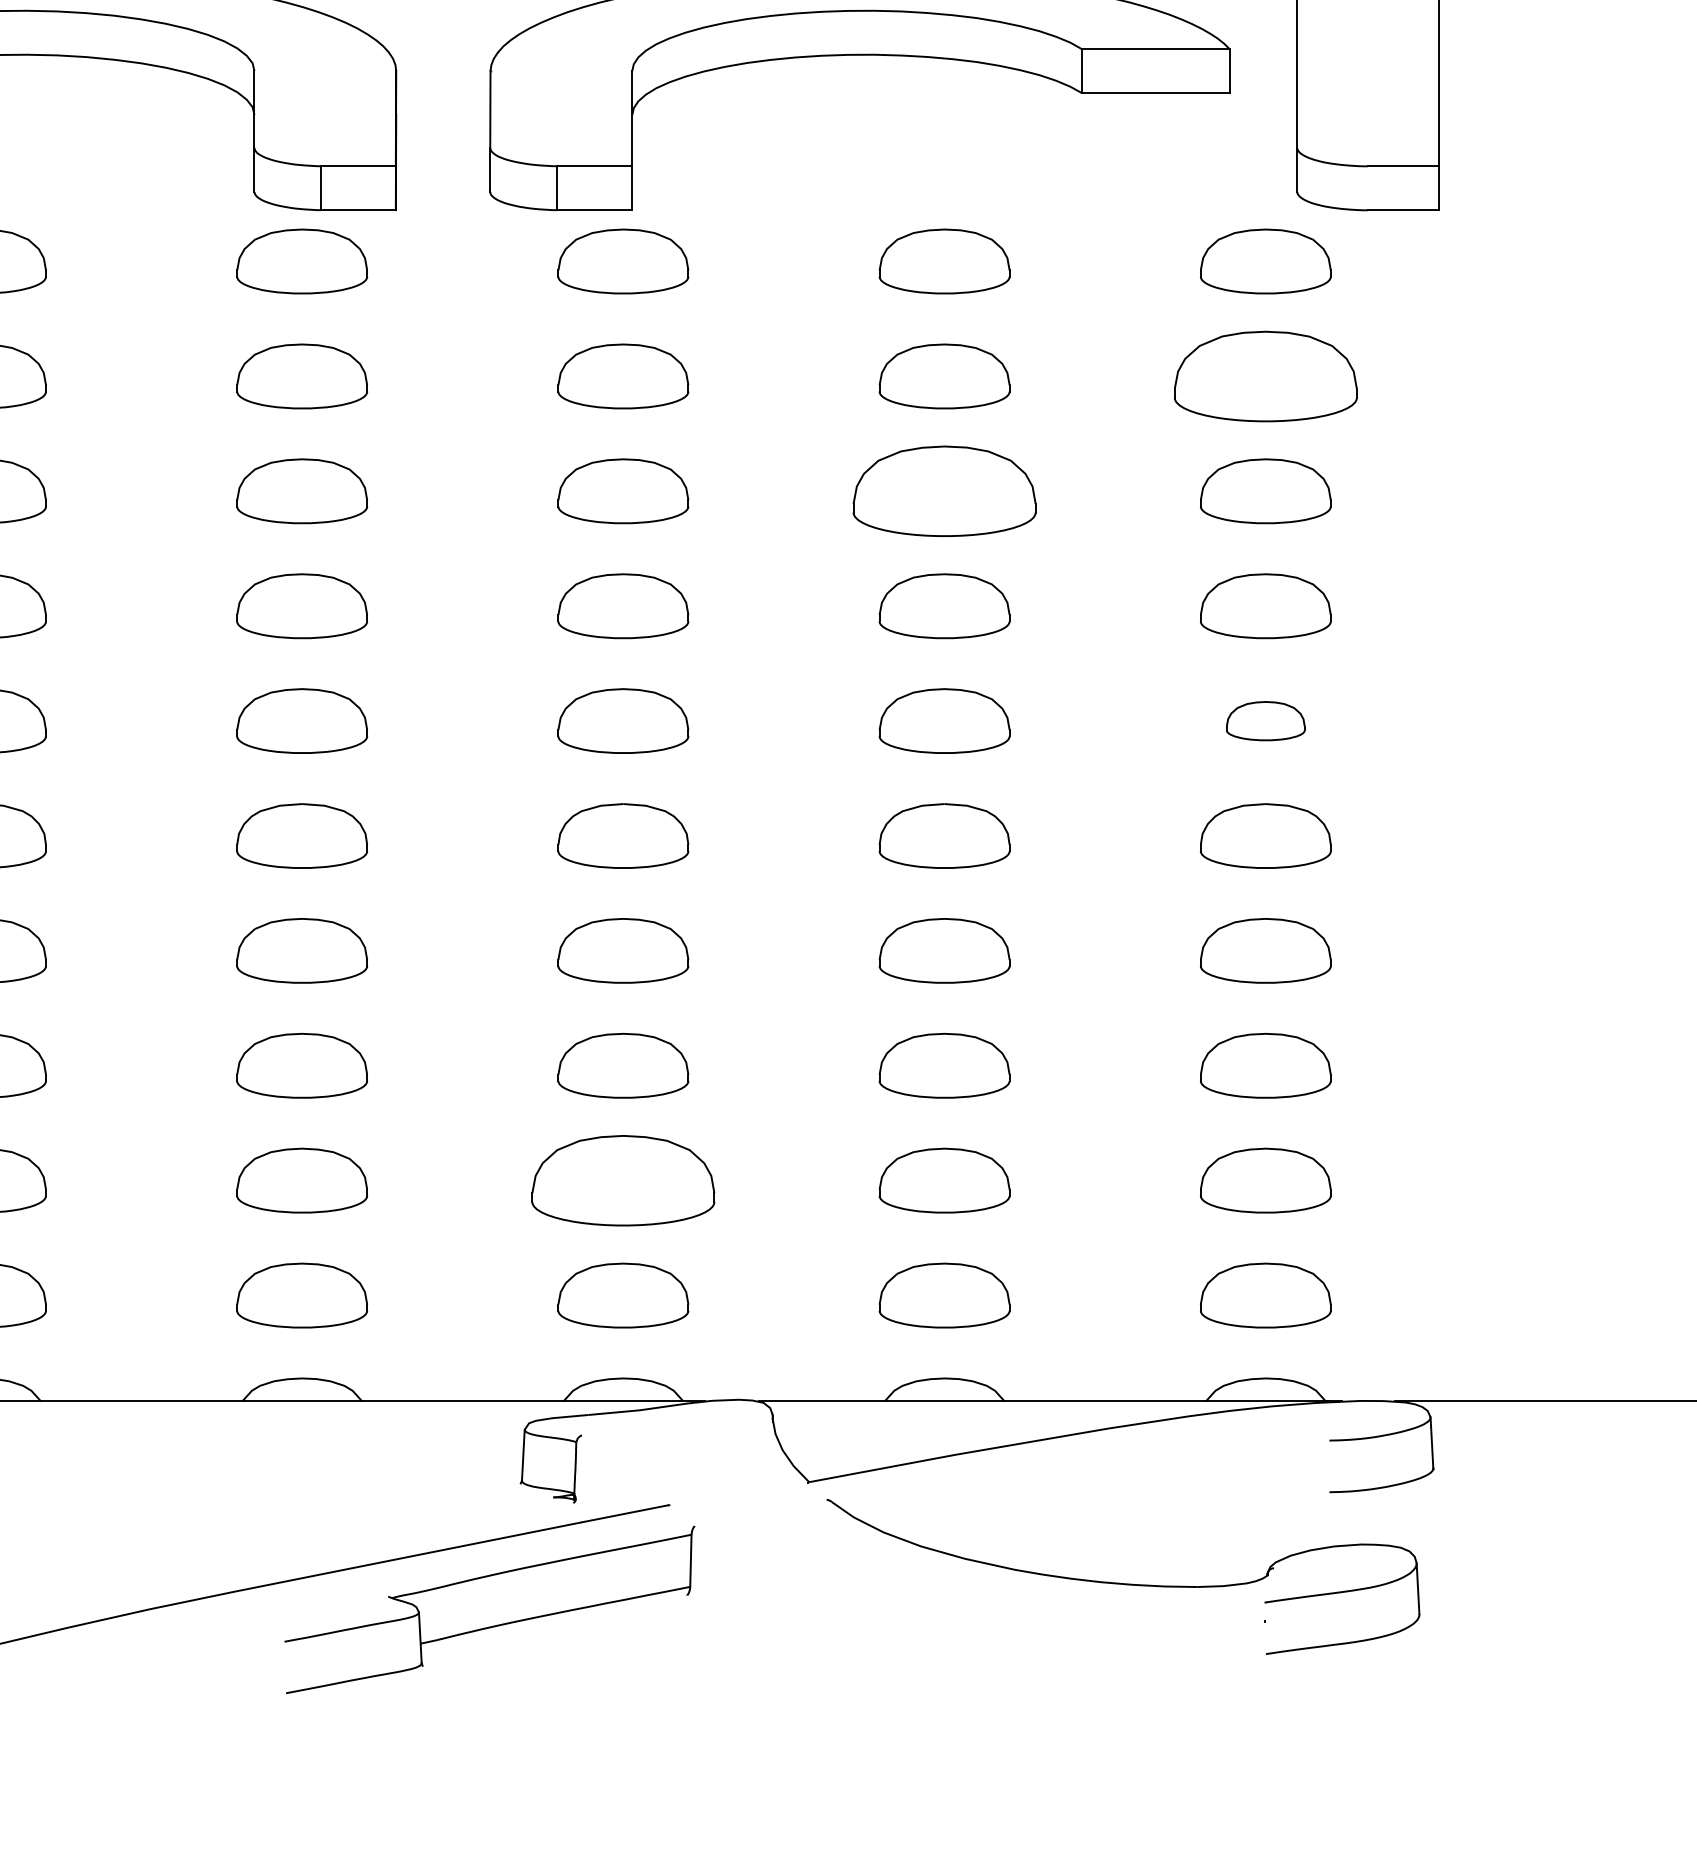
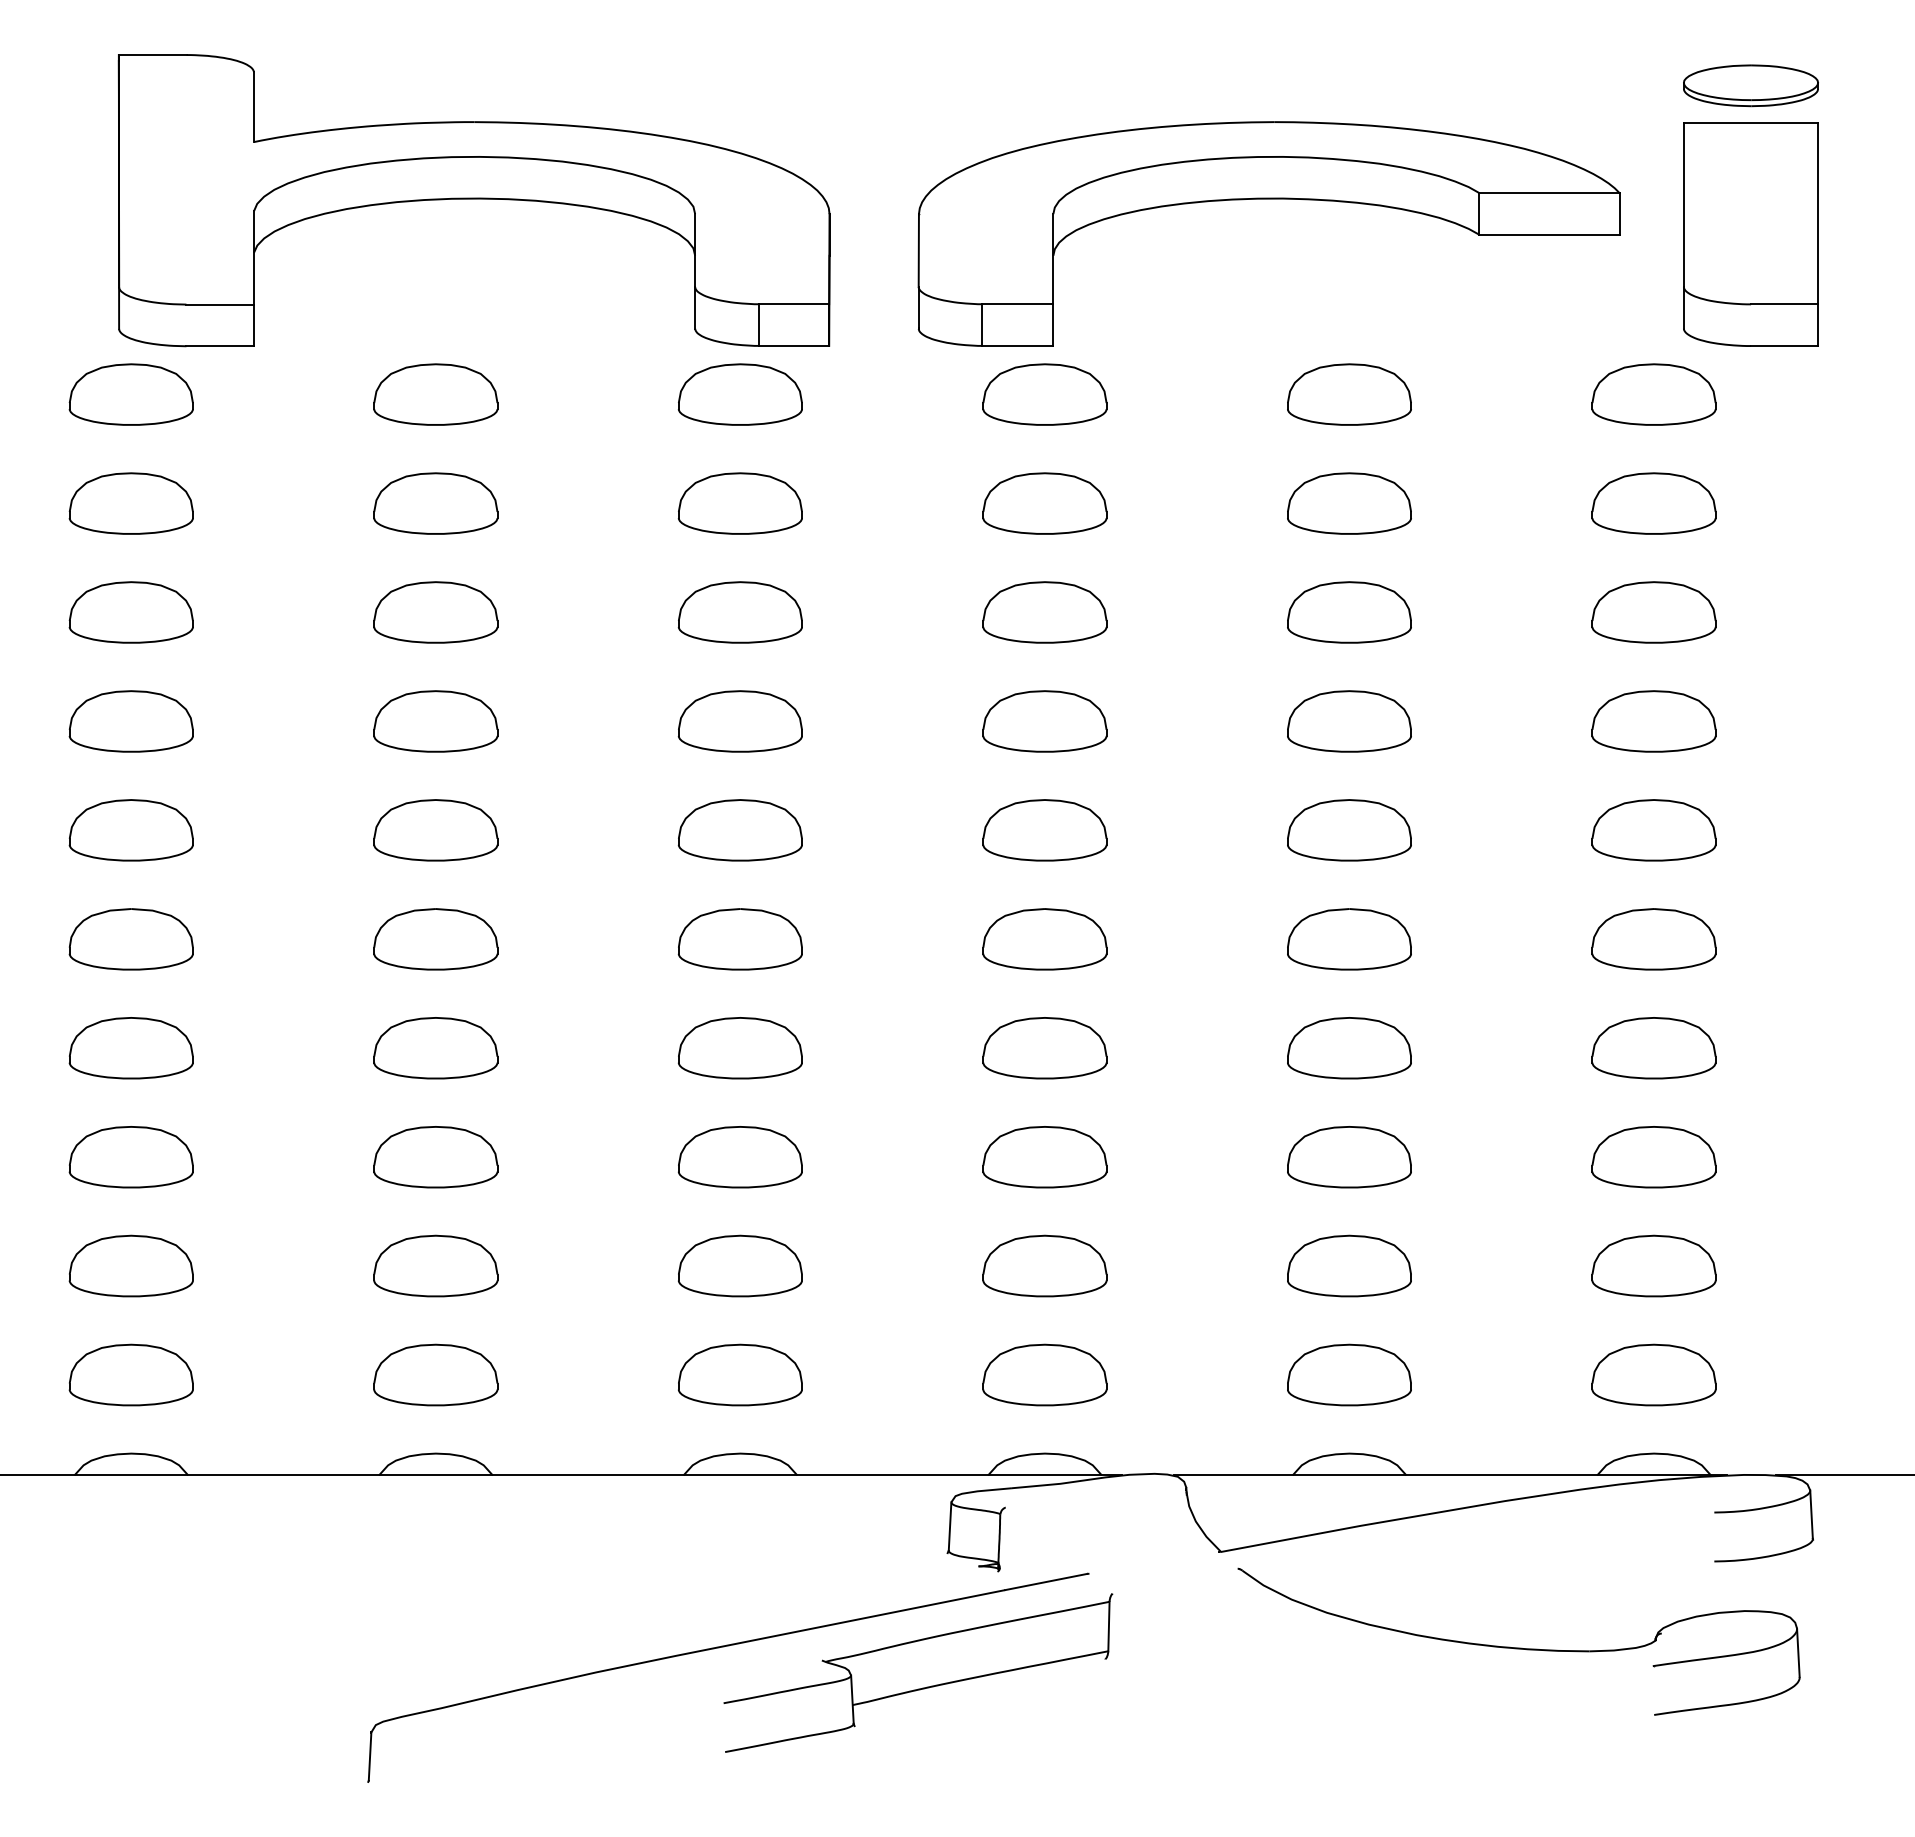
part: (1265, 376) -> (1653, 503), size x0.71
part: (944, 491) -> (1349, 612), size x0.71
part: (1265, 721) -> (1653, 830), size x1.67
part: (622, 1180) -> (1044, 1265), size x0.71

